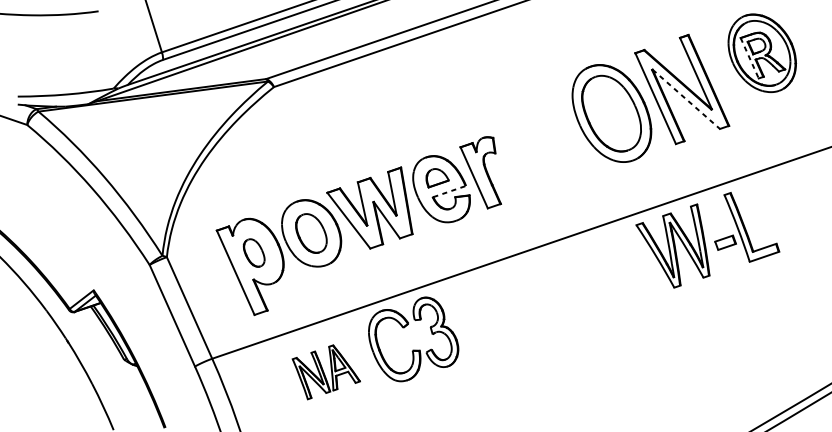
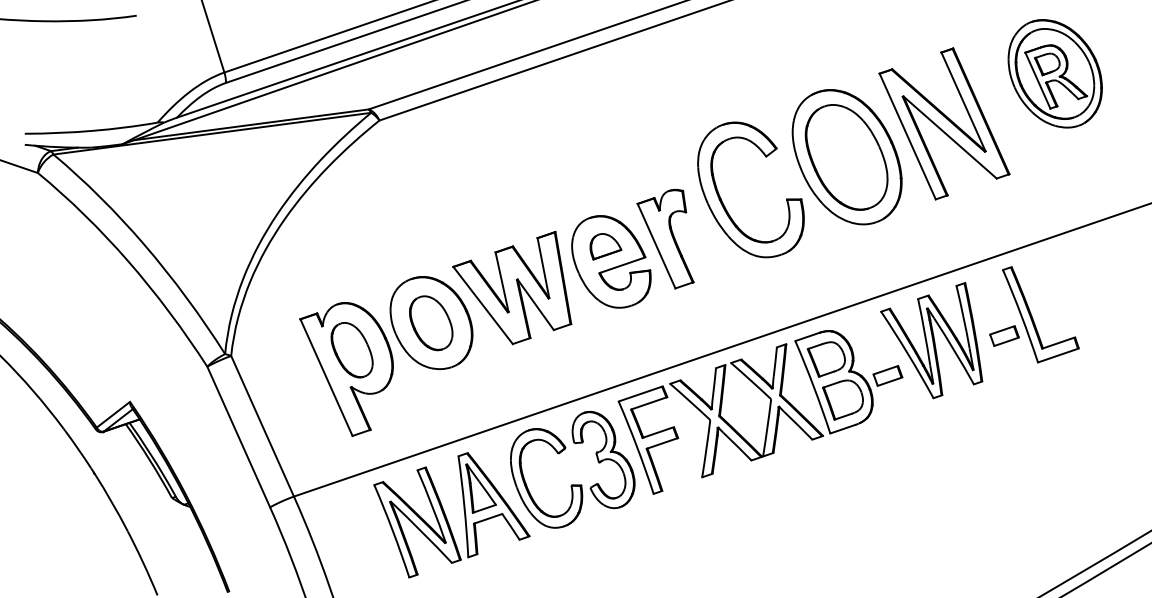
line: (749, 58) -> (1037, 80), dashed -> solid
line: (686, 99) -> (950, 137), dashed -> solid
part: (522, 146) -> (723, 202), added
line: (449, 191) -> (622, 265), dashed -> solid
part: (253, 253) -> (351, 350), size x1.43
part: (555, 298) -> (768, 412), added
part: (326, 372) -> (451, 515), size x1.67

